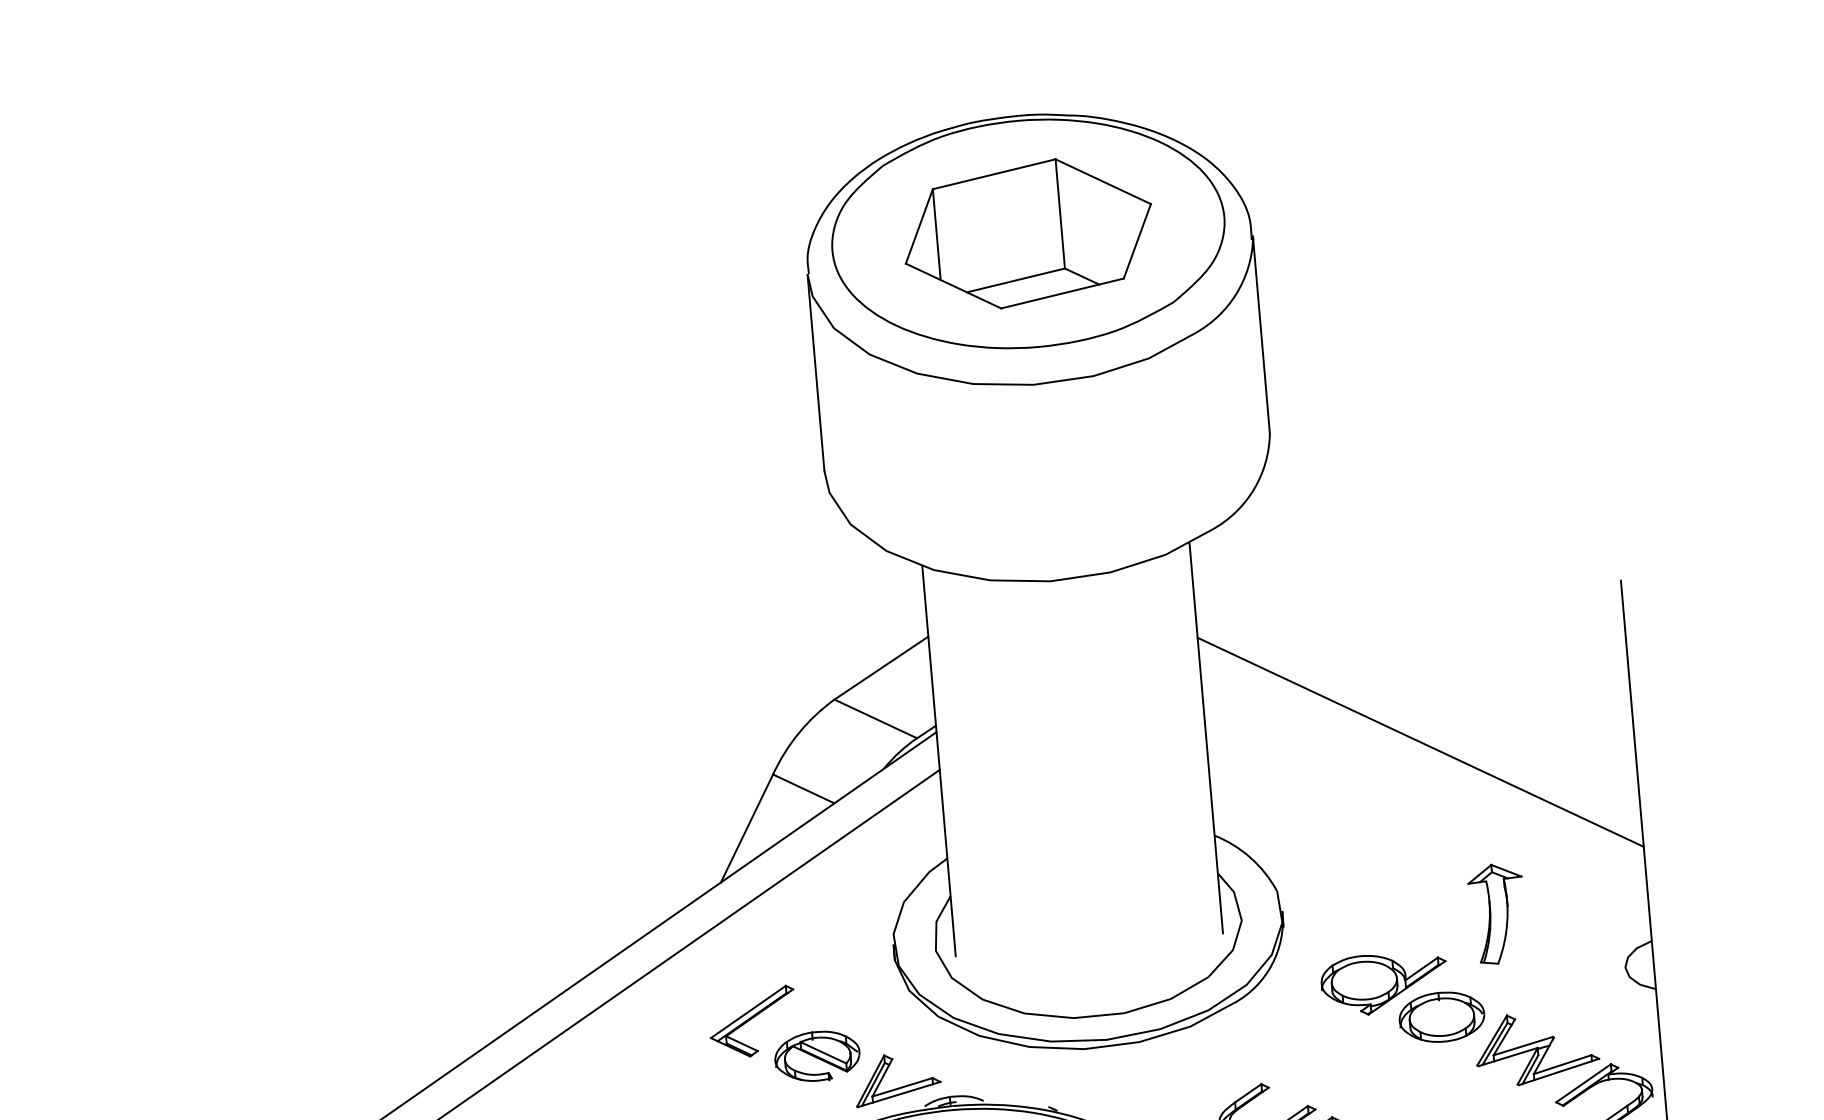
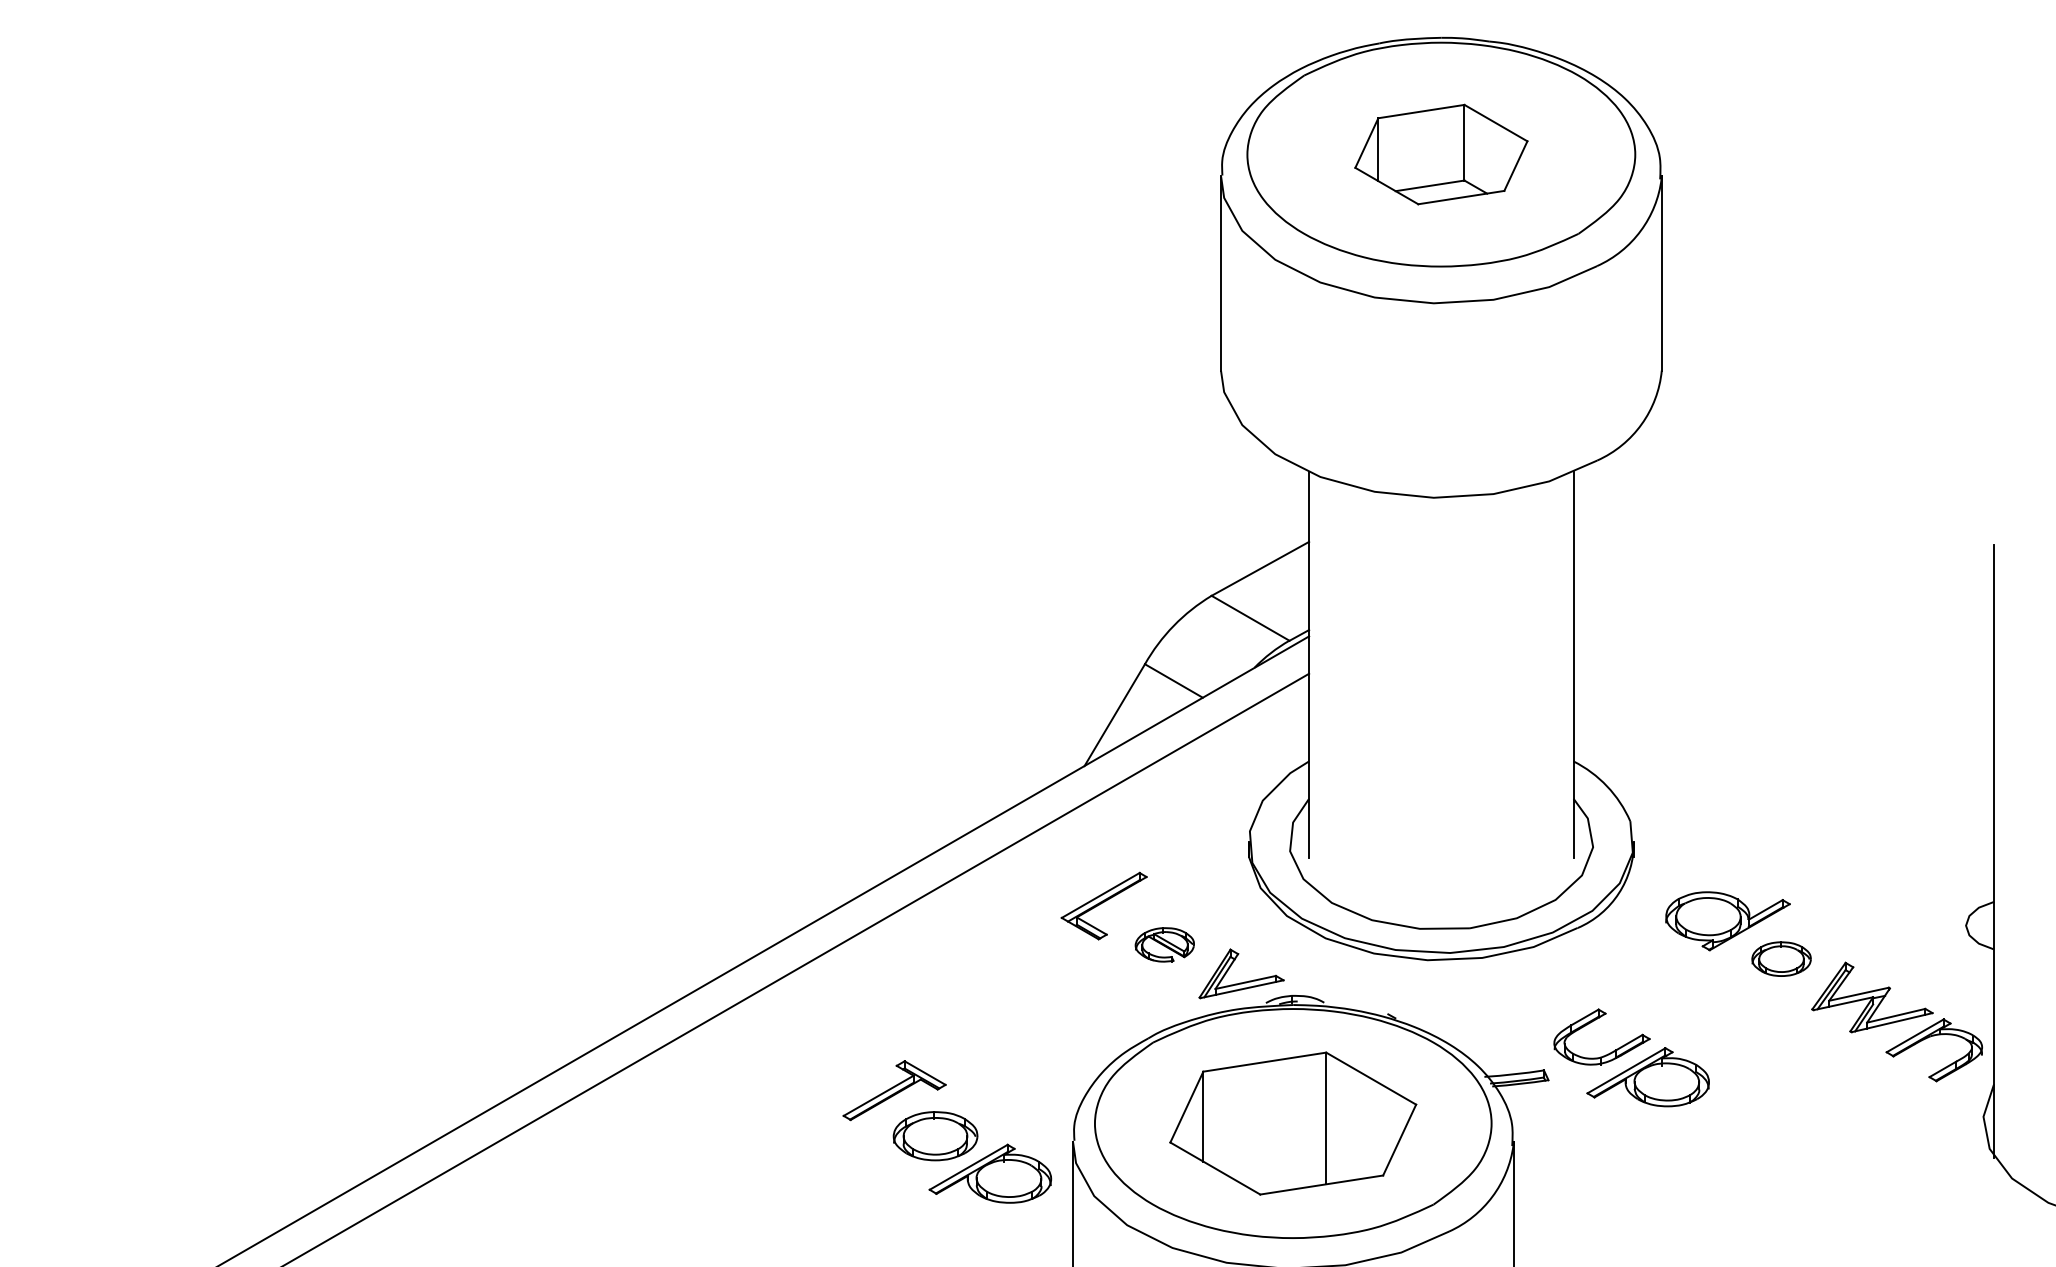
part: (1028, 233) -> (1441, 154), size x0.7
line: (1420, 741) -> (1783, 686), removed
part: (1498, 914) -> (1845, 862), removed
part: (1441, 1017) -> (1781, 959), size x0.7
part: (817, 1056) -> (1164, 944), size x0.7

